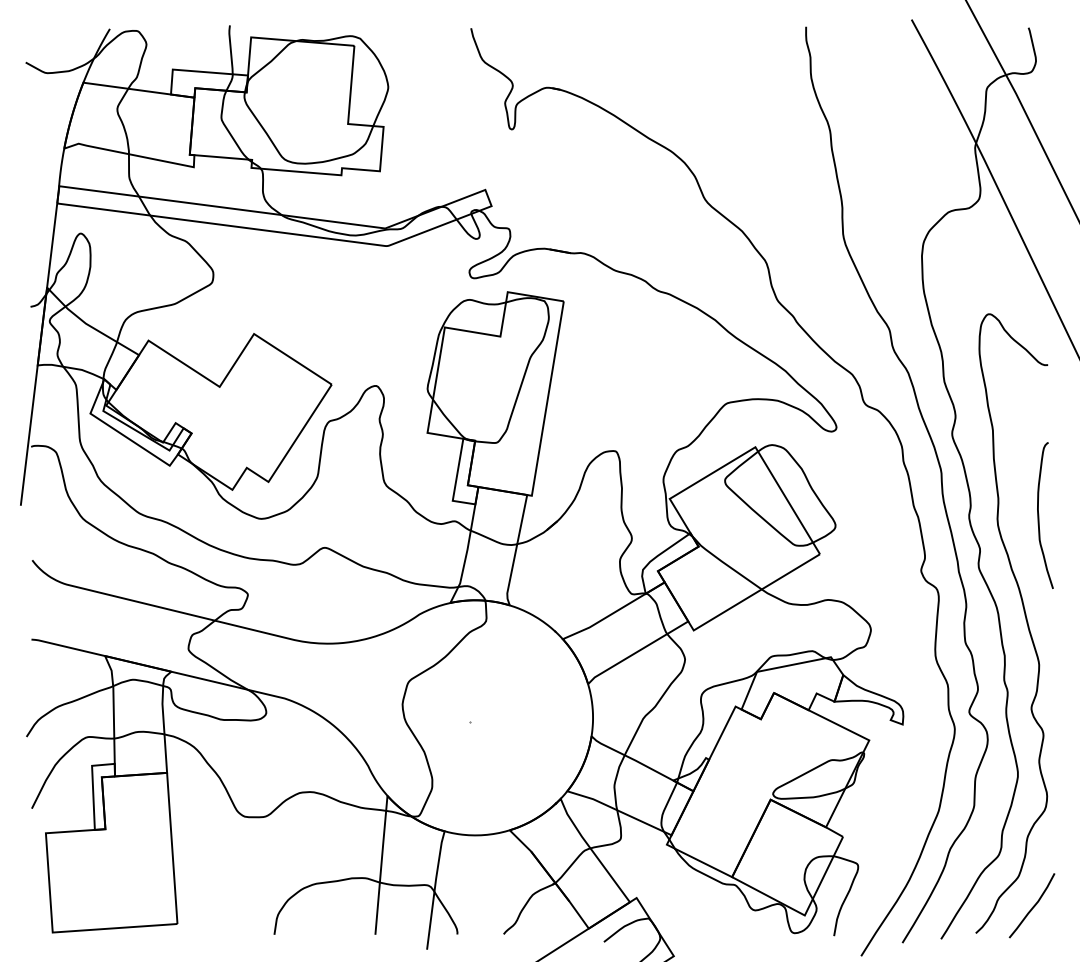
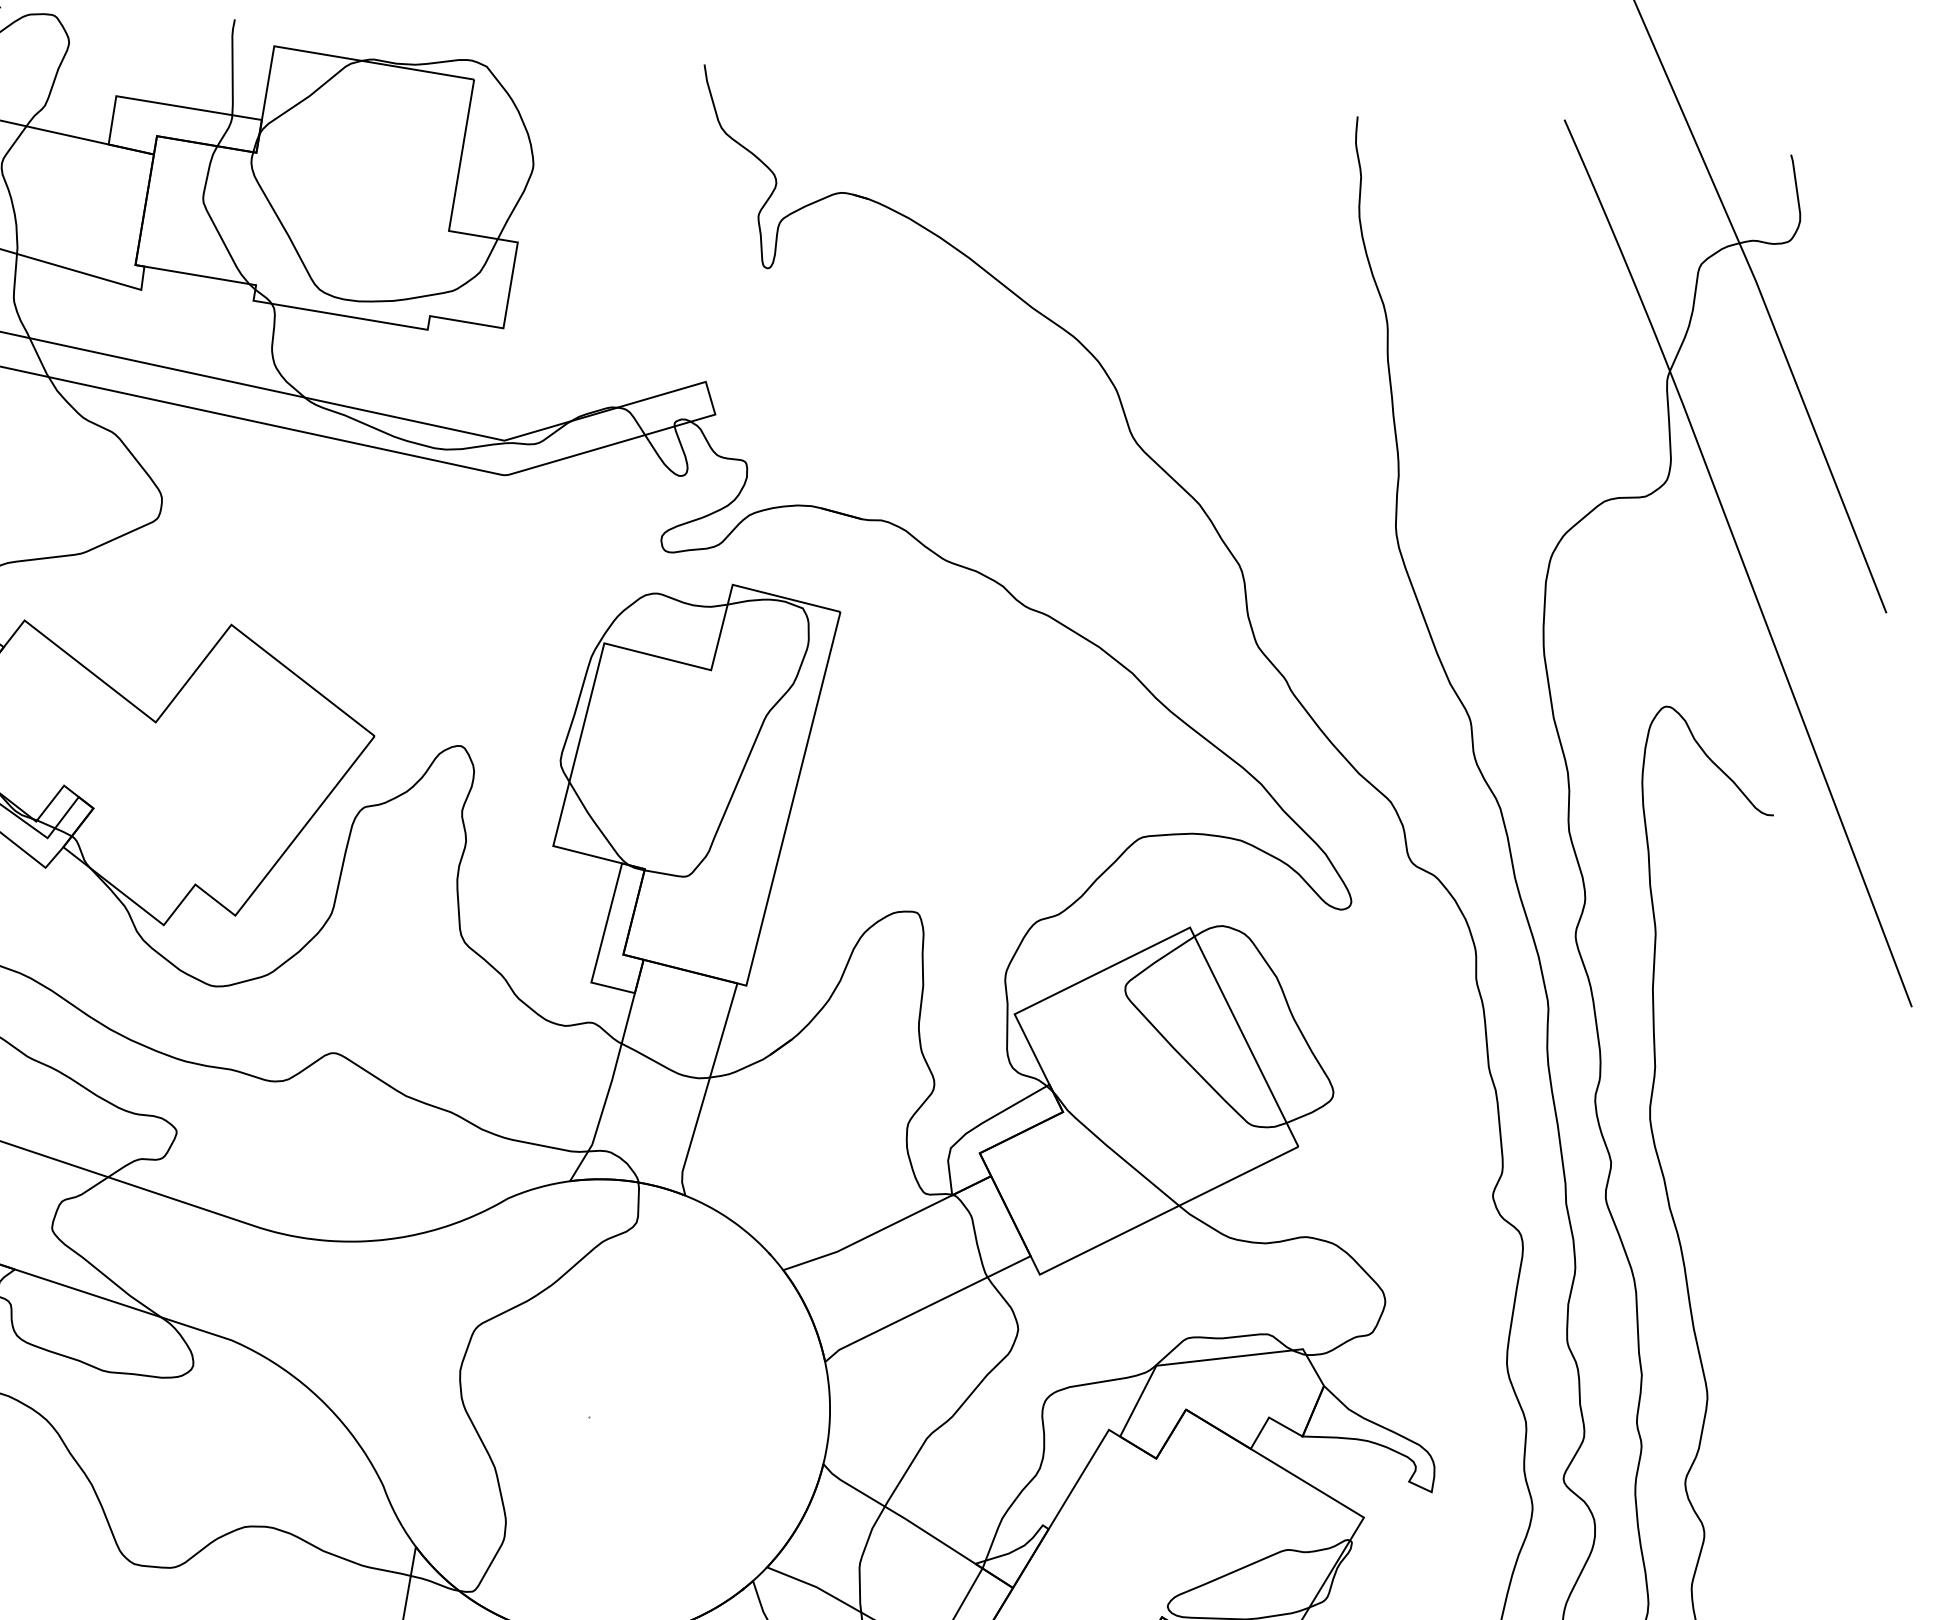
curve: (1039, 515) -> (1732, 1107), removed

